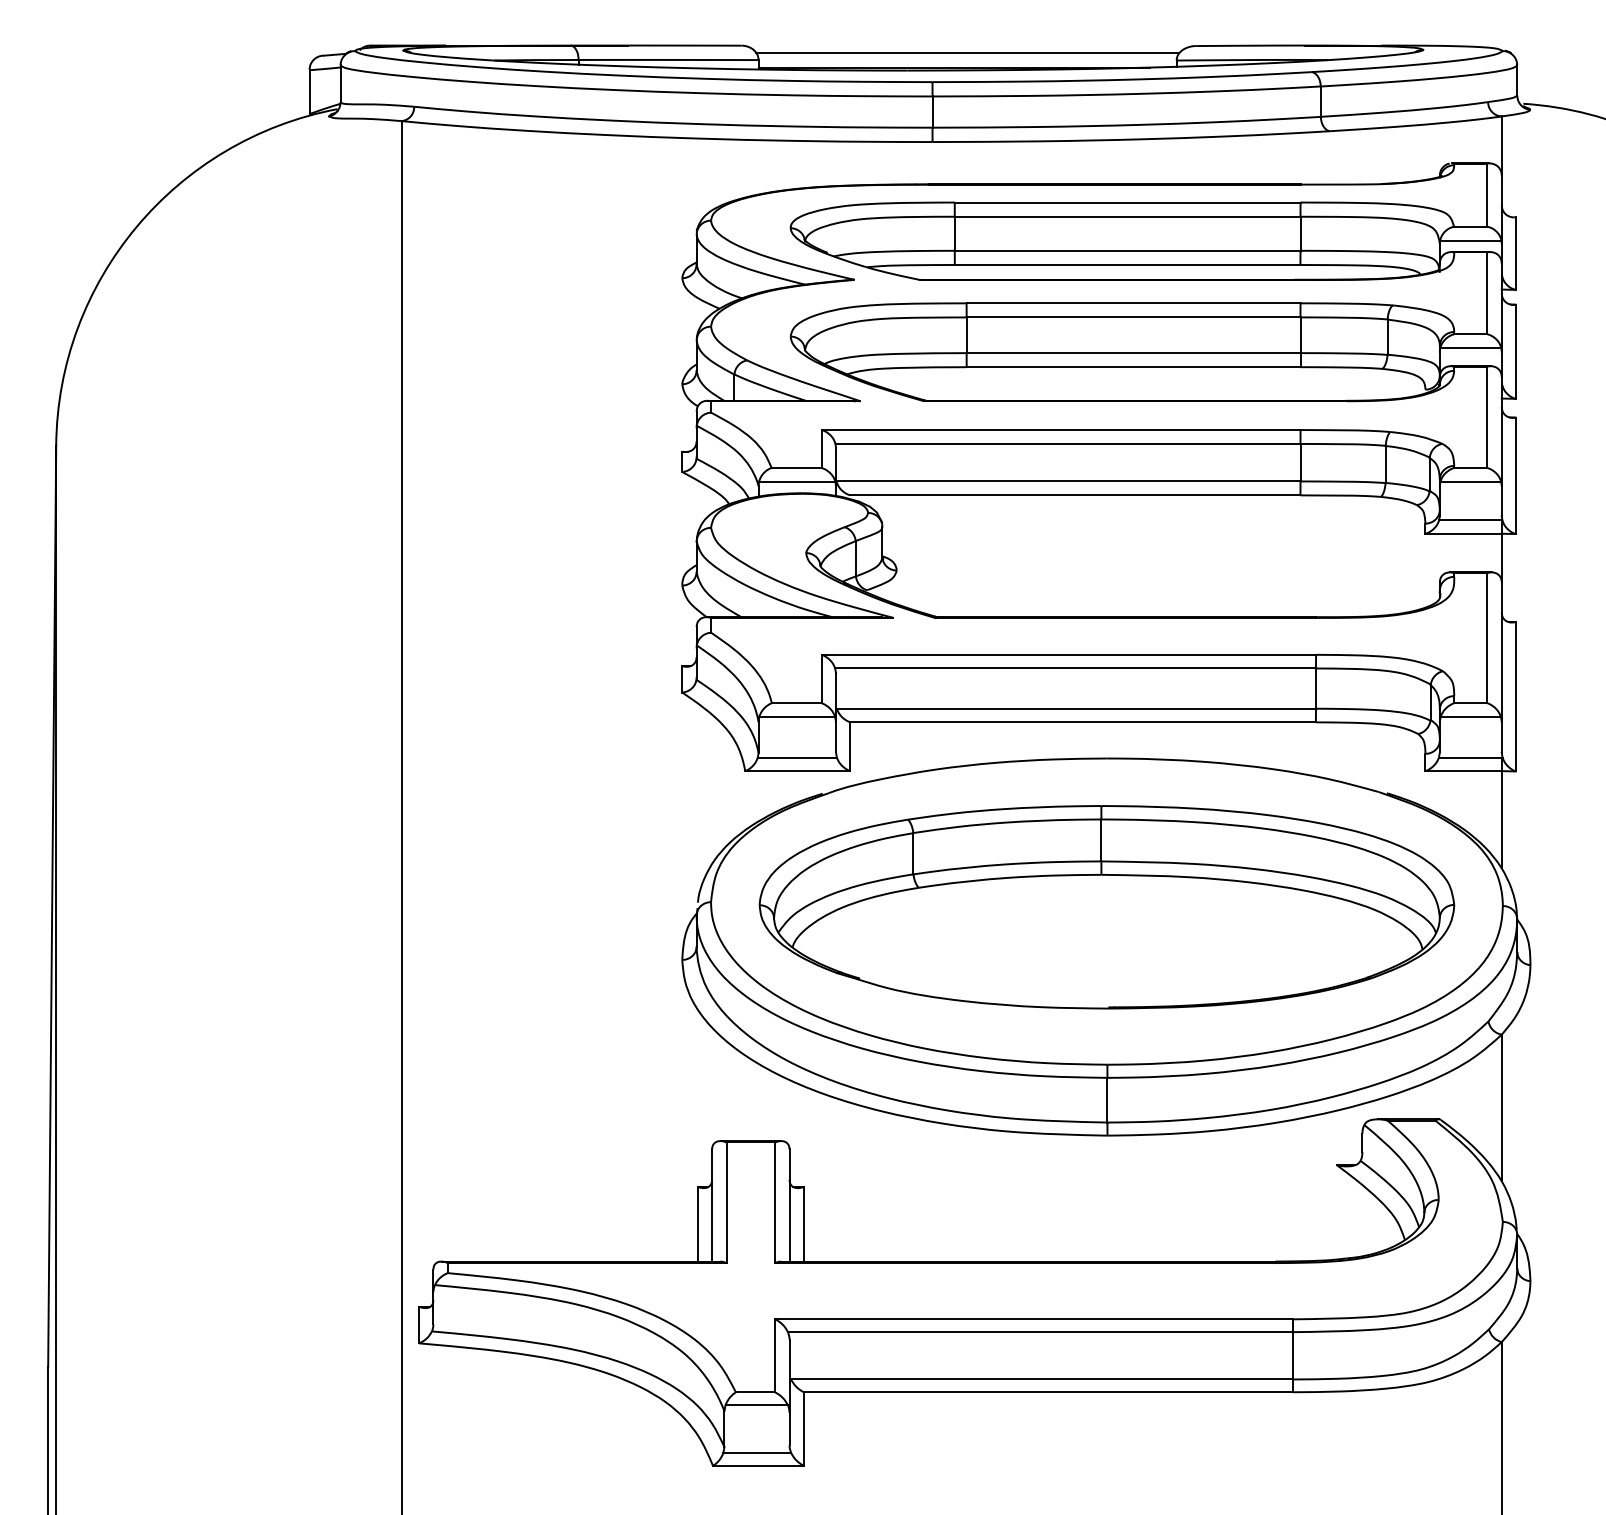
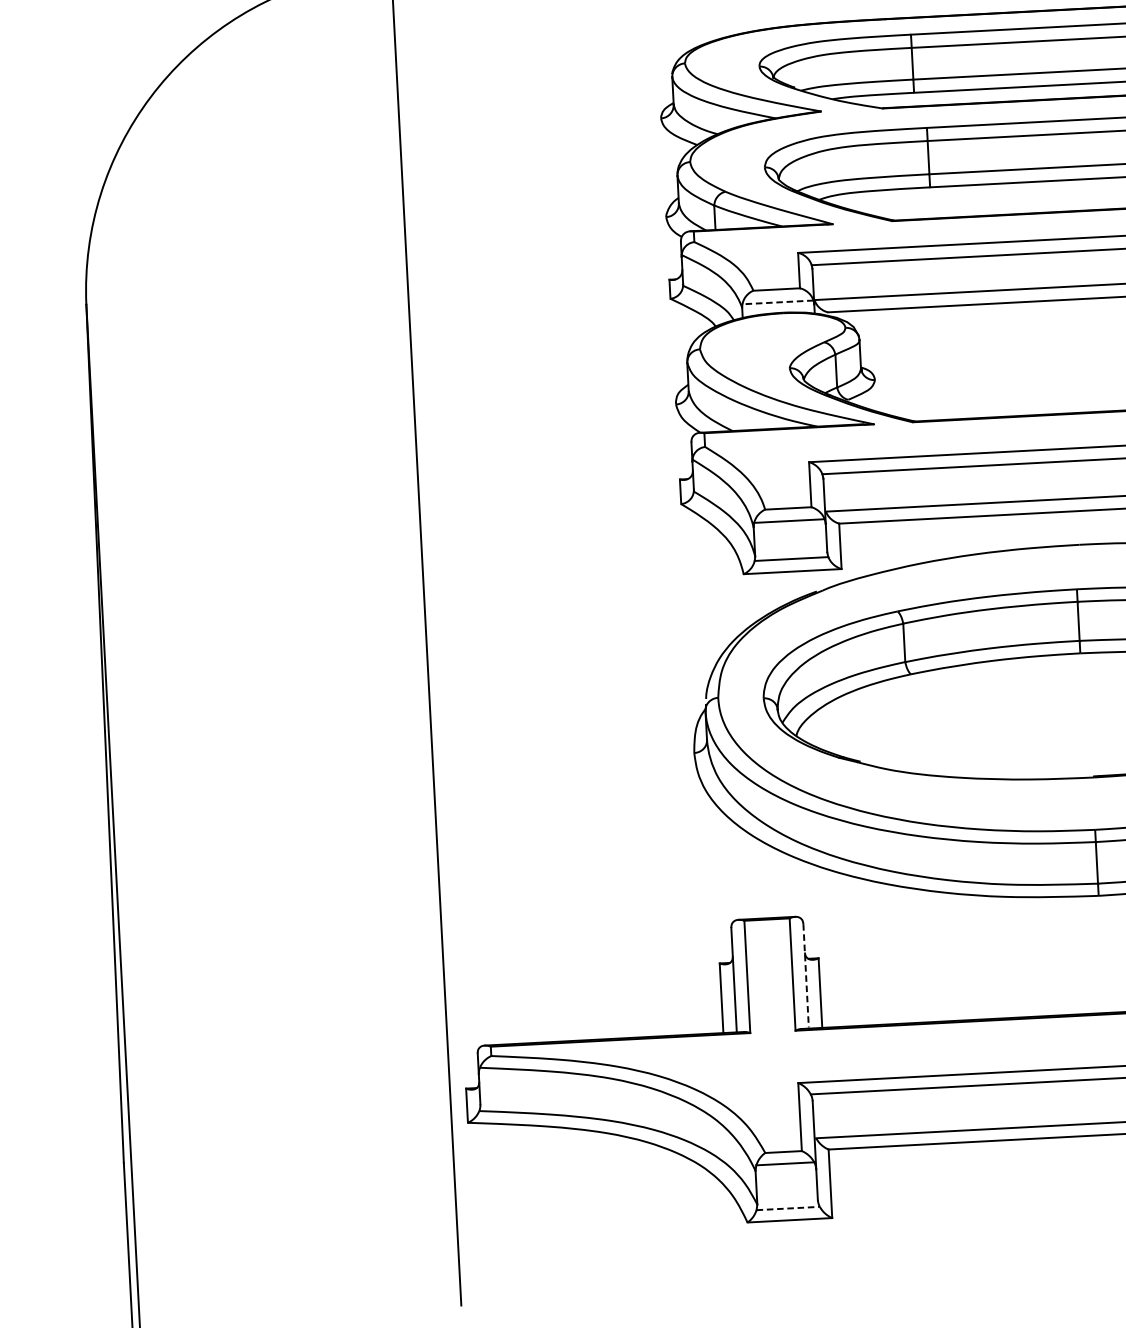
line: (796, 481) -> (777, 302), solid -> dashed
line: (789, 1205) -> (806, 976), solid -> dashed
line: (757, 1453) -> (788, 1208), solid -> dashed

